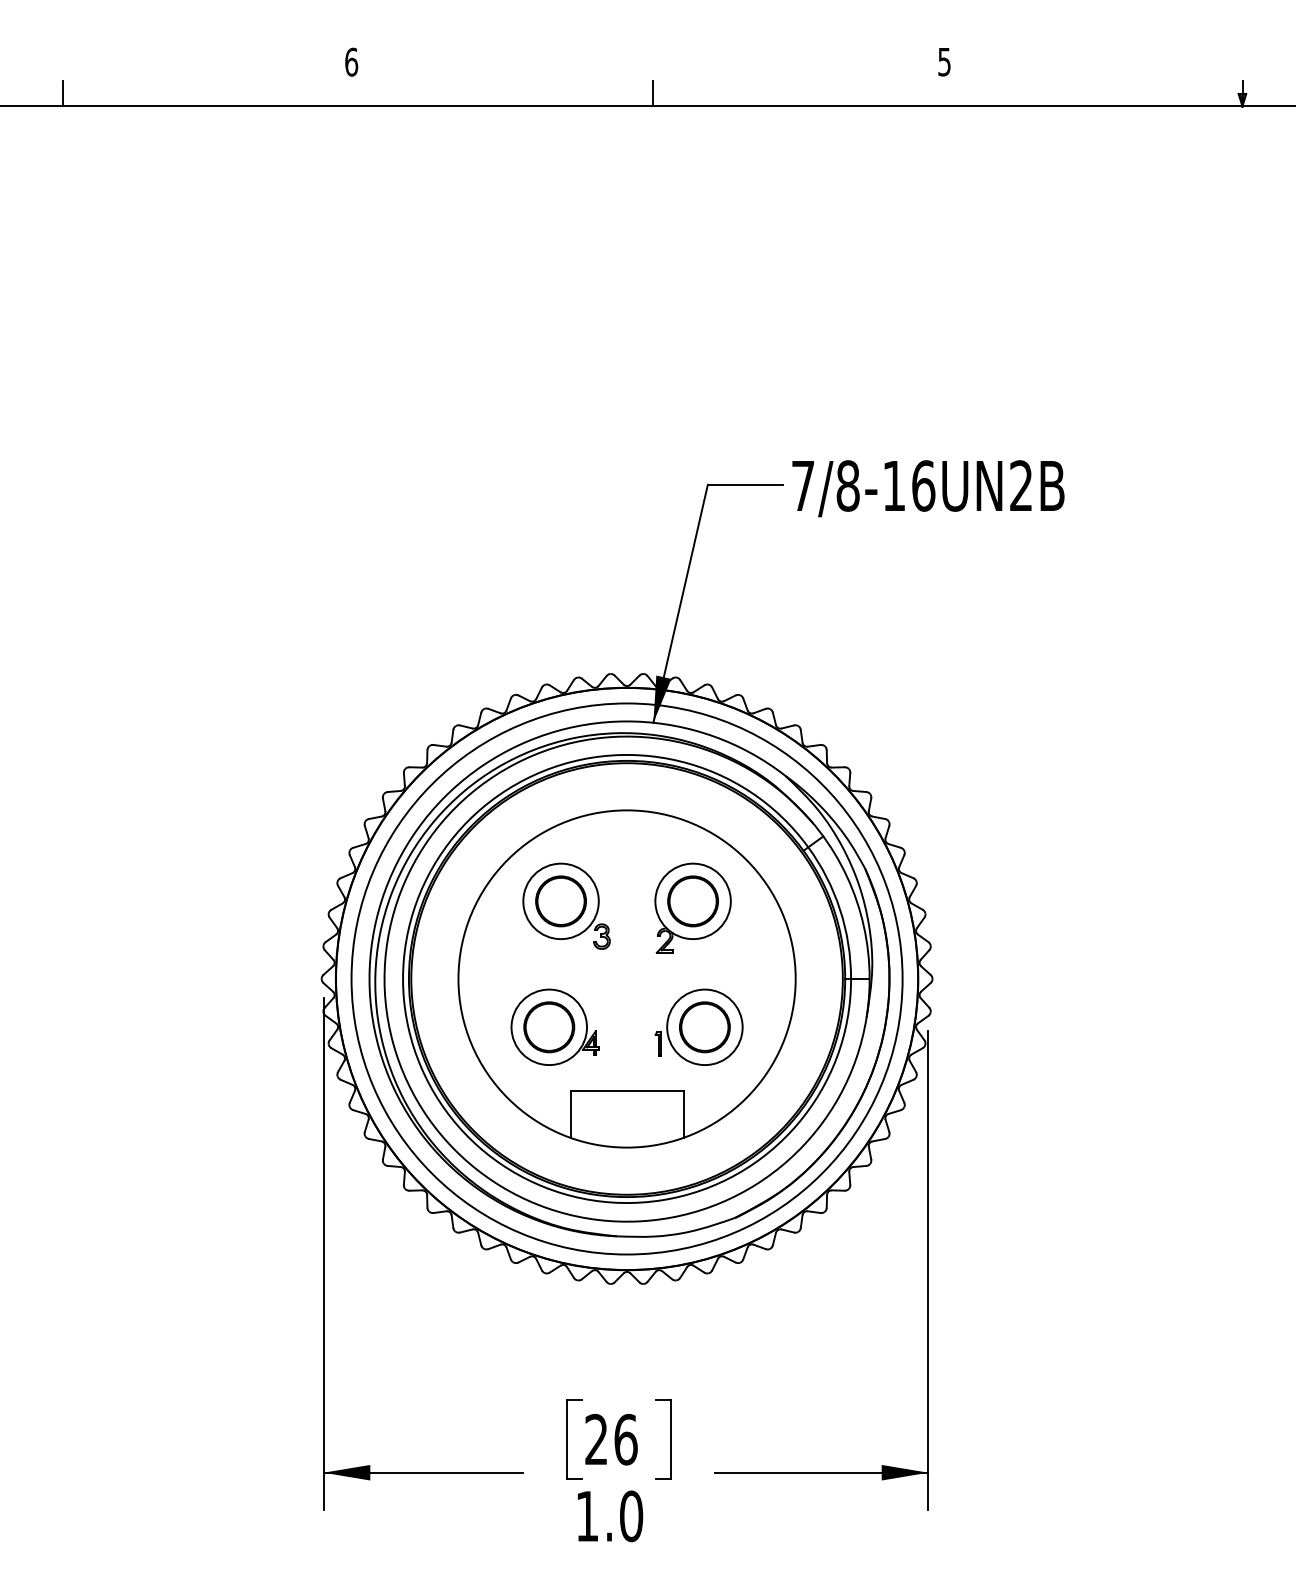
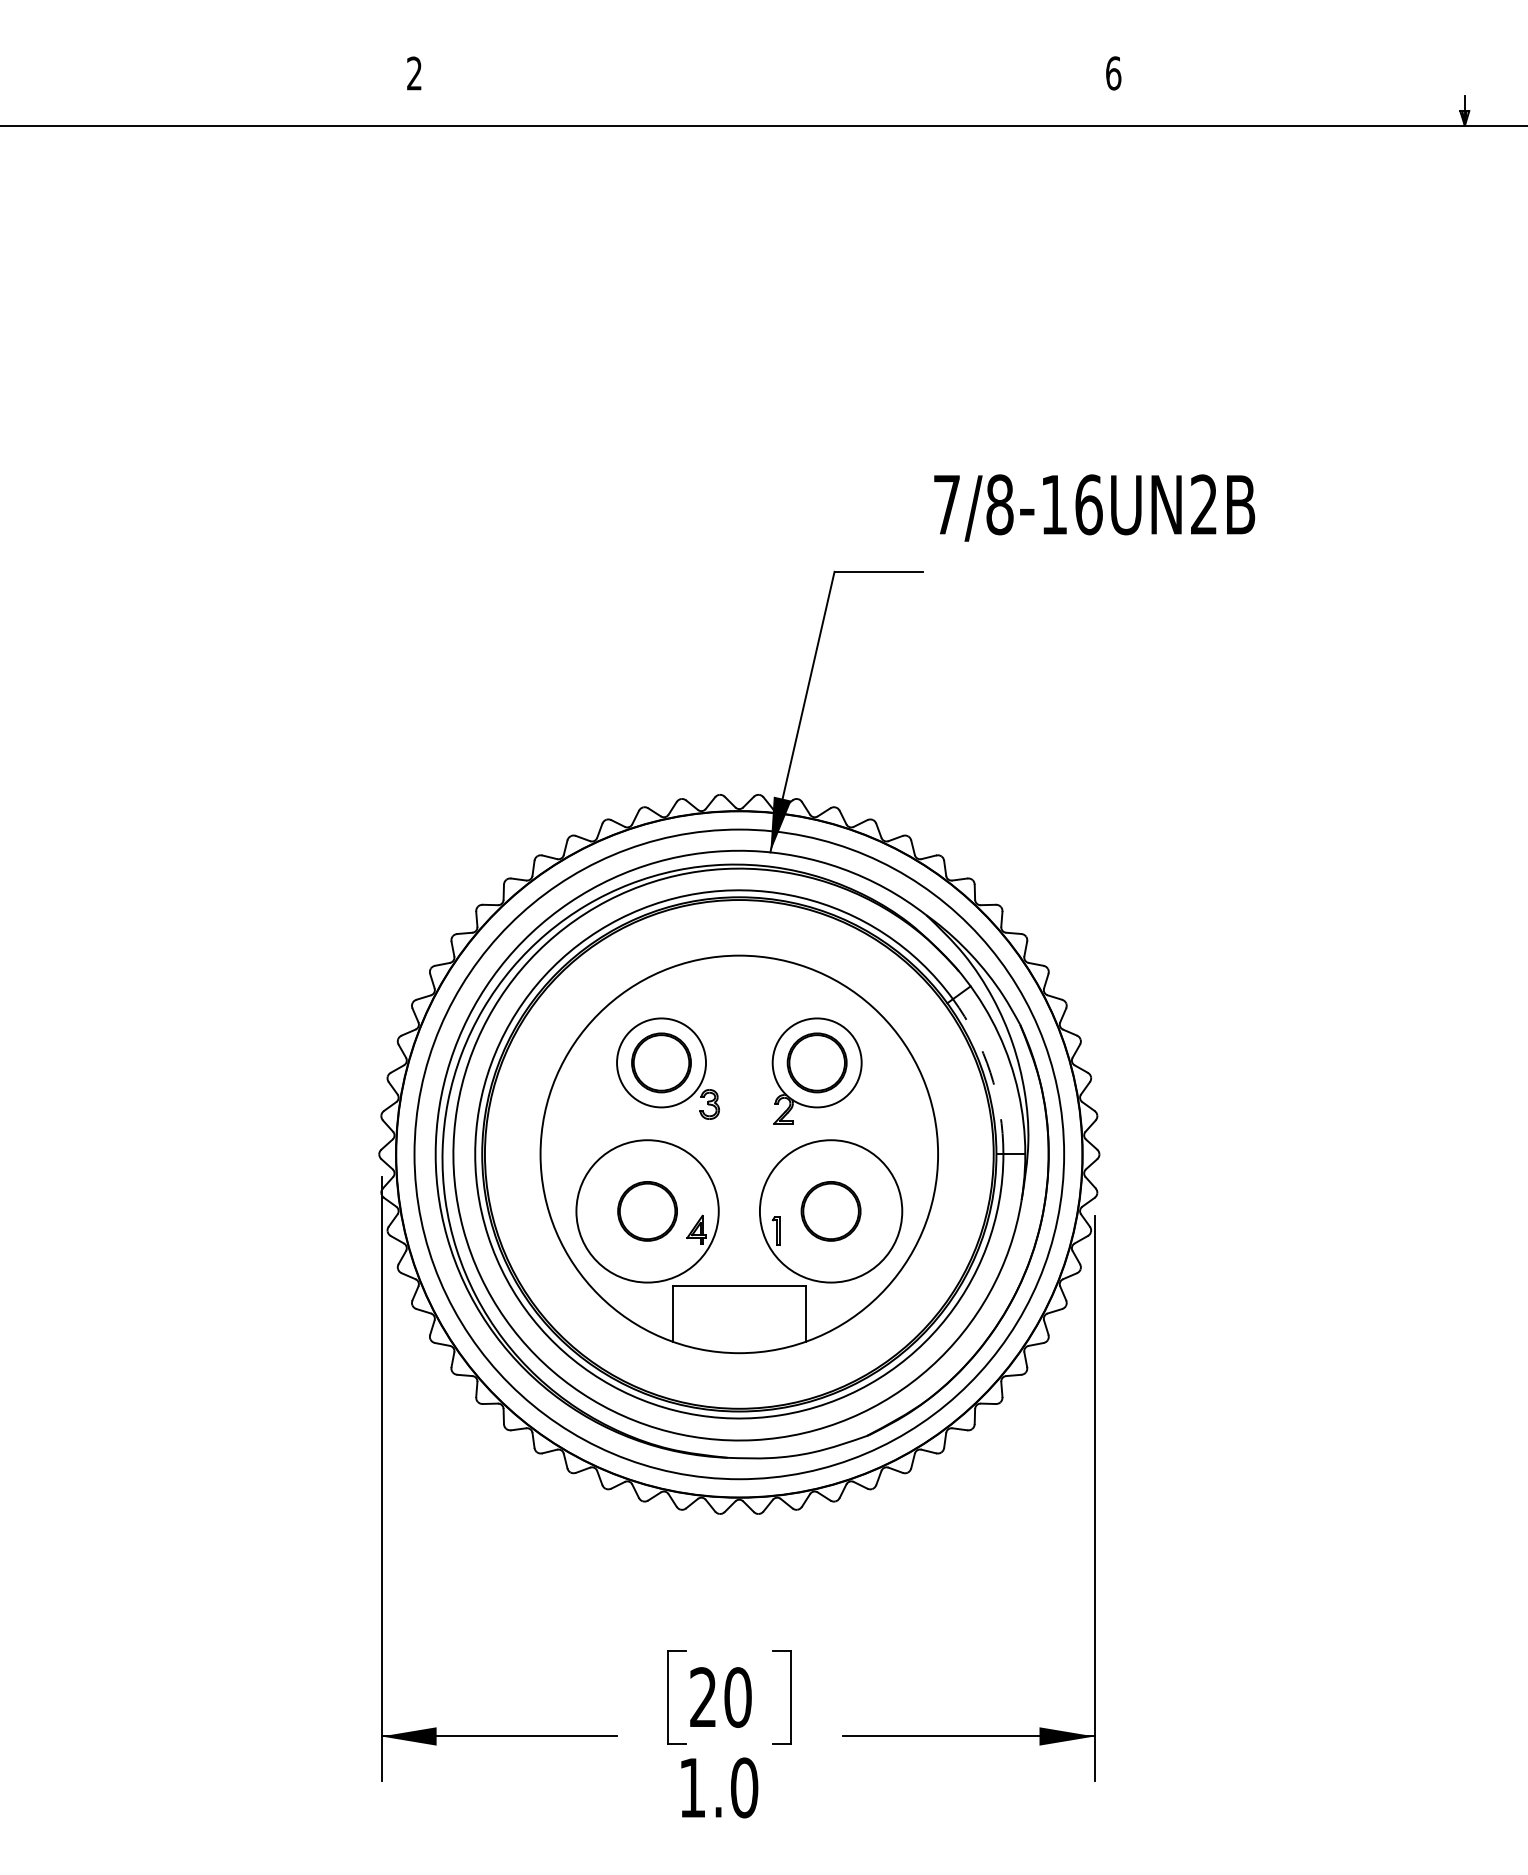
text: (351, 61) -> (414, 72), 6 -> 2
text: (944, 61) -> (1113, 72), 5 -> 6
line: (63, 93) -> (74, 110), removed
line: (652, 93) -> (769, 110), removed
text: (928, 488) -> (1094, 507), moved
arc: (840, 909) -> (990, 1072), solid -> dashed
circle: (549, 1027) -> (647, 1211), size x1.6
circle: (704, 1027) -> (830, 1211), size x1.6
text: (625, 1439) -> (737, 1697), 26 -> 20

